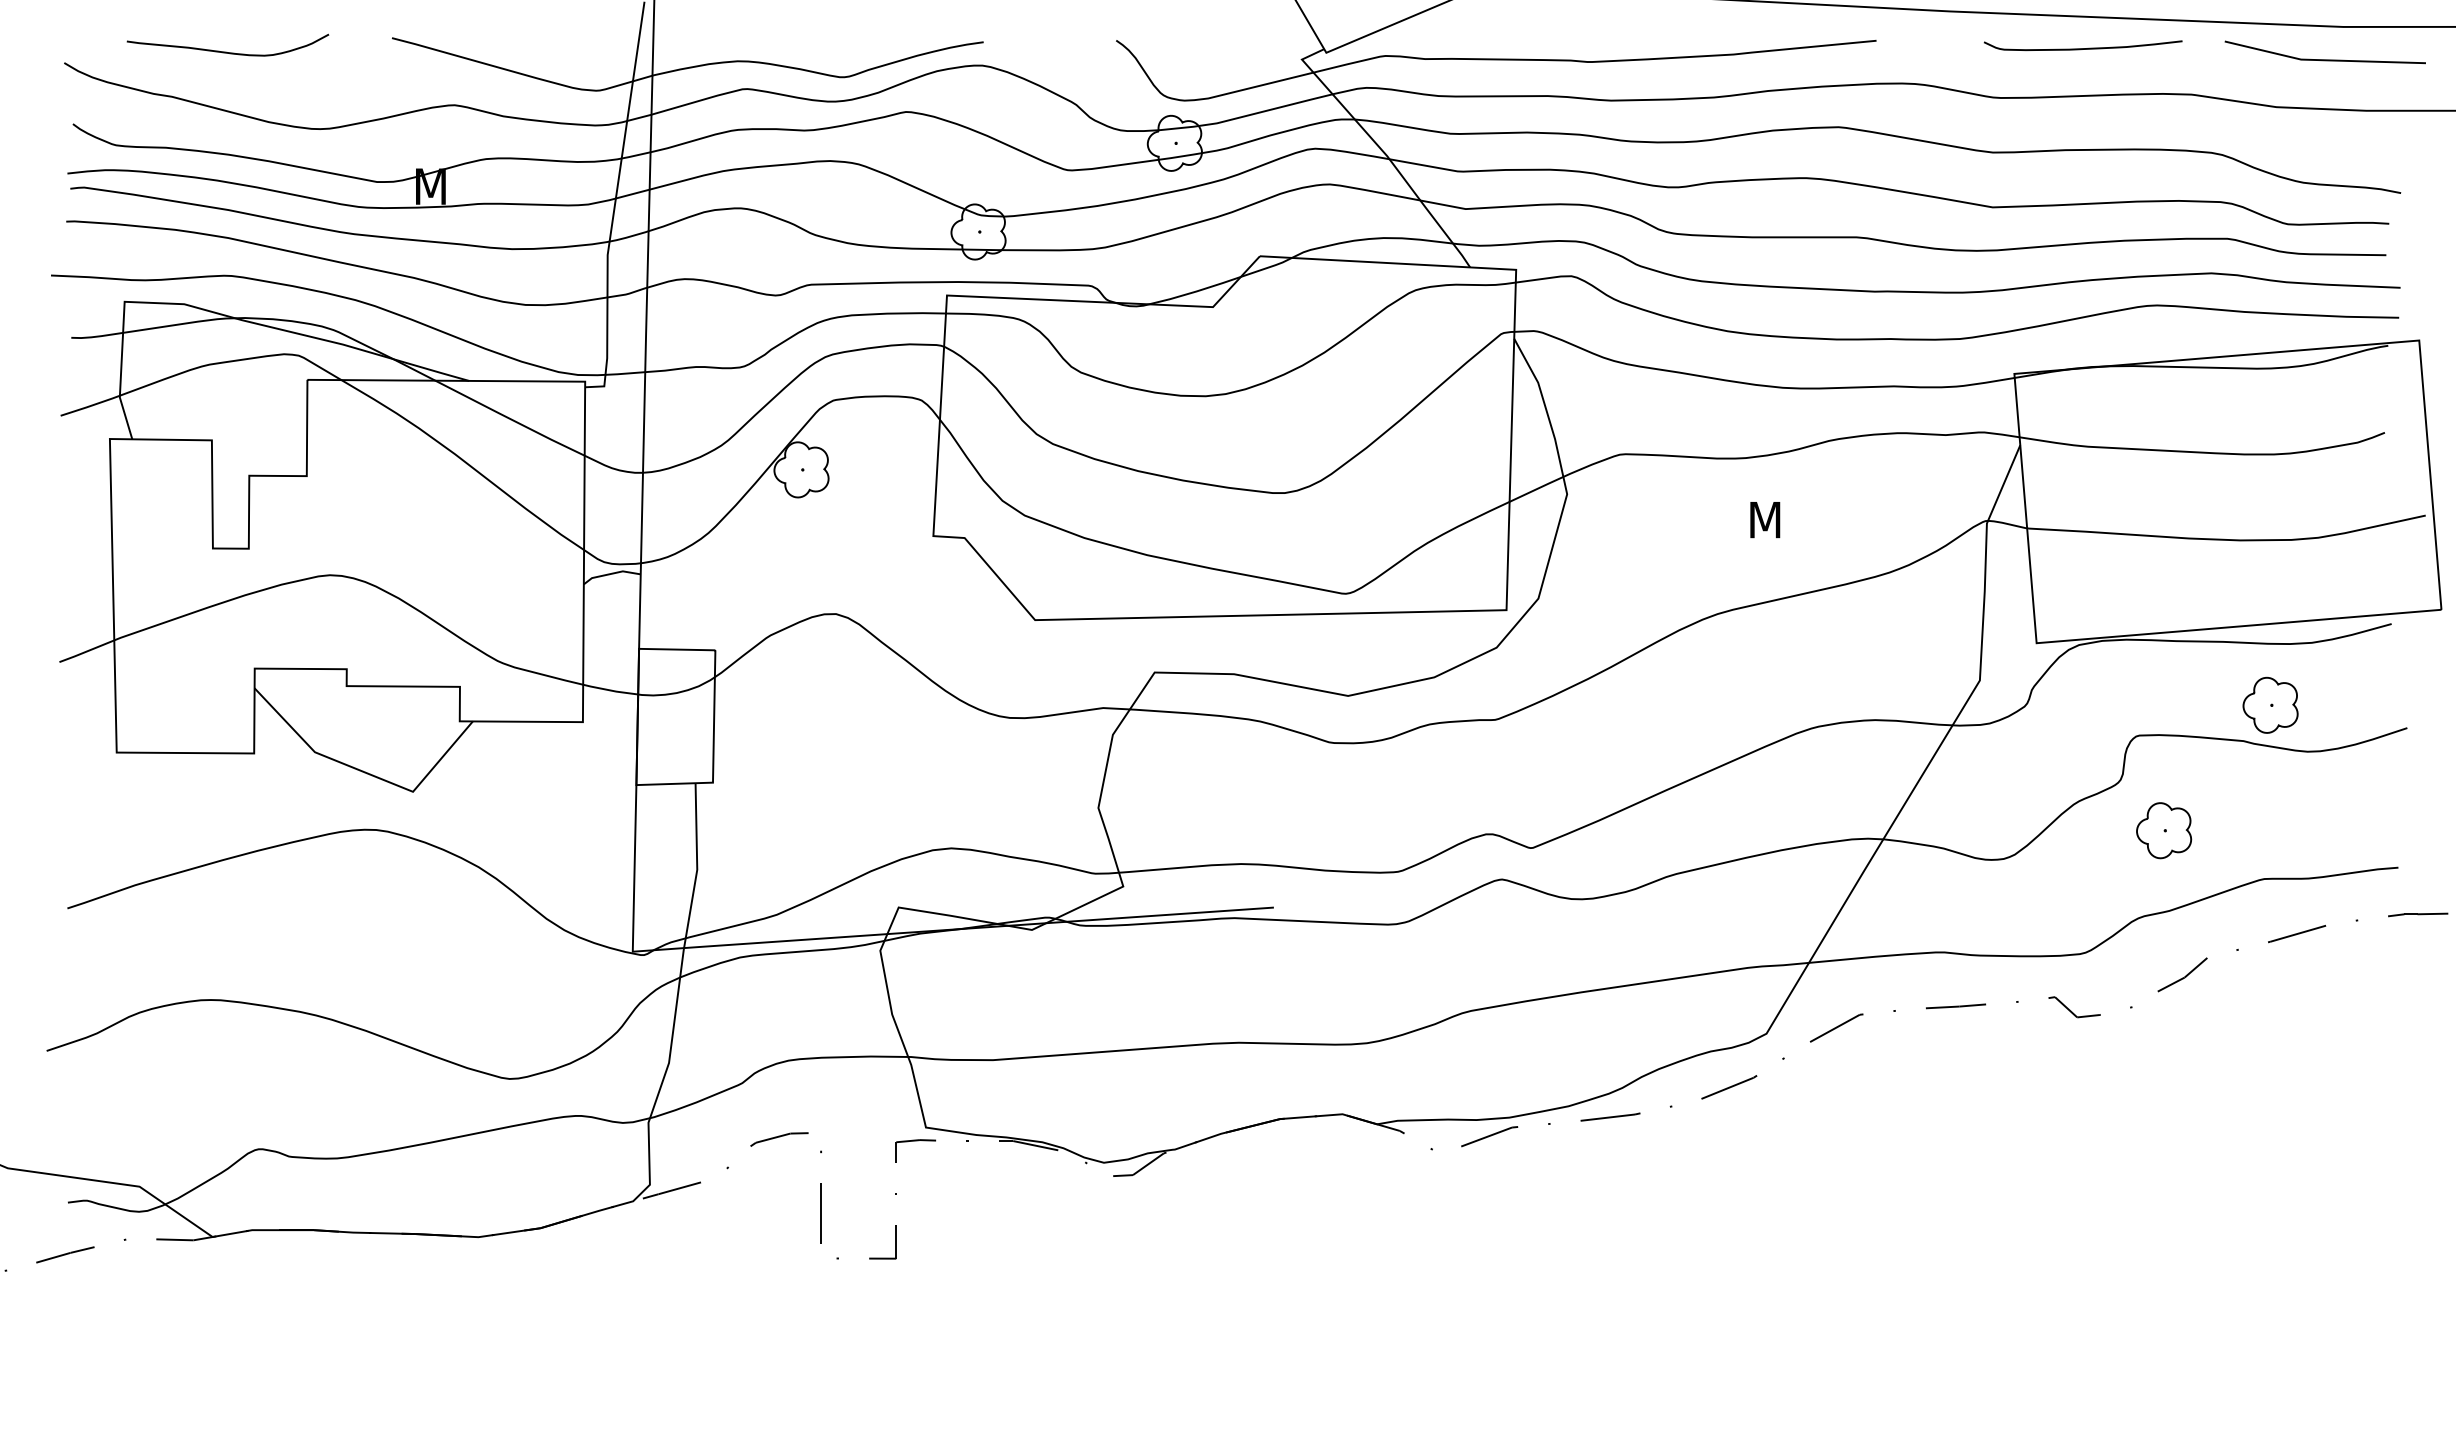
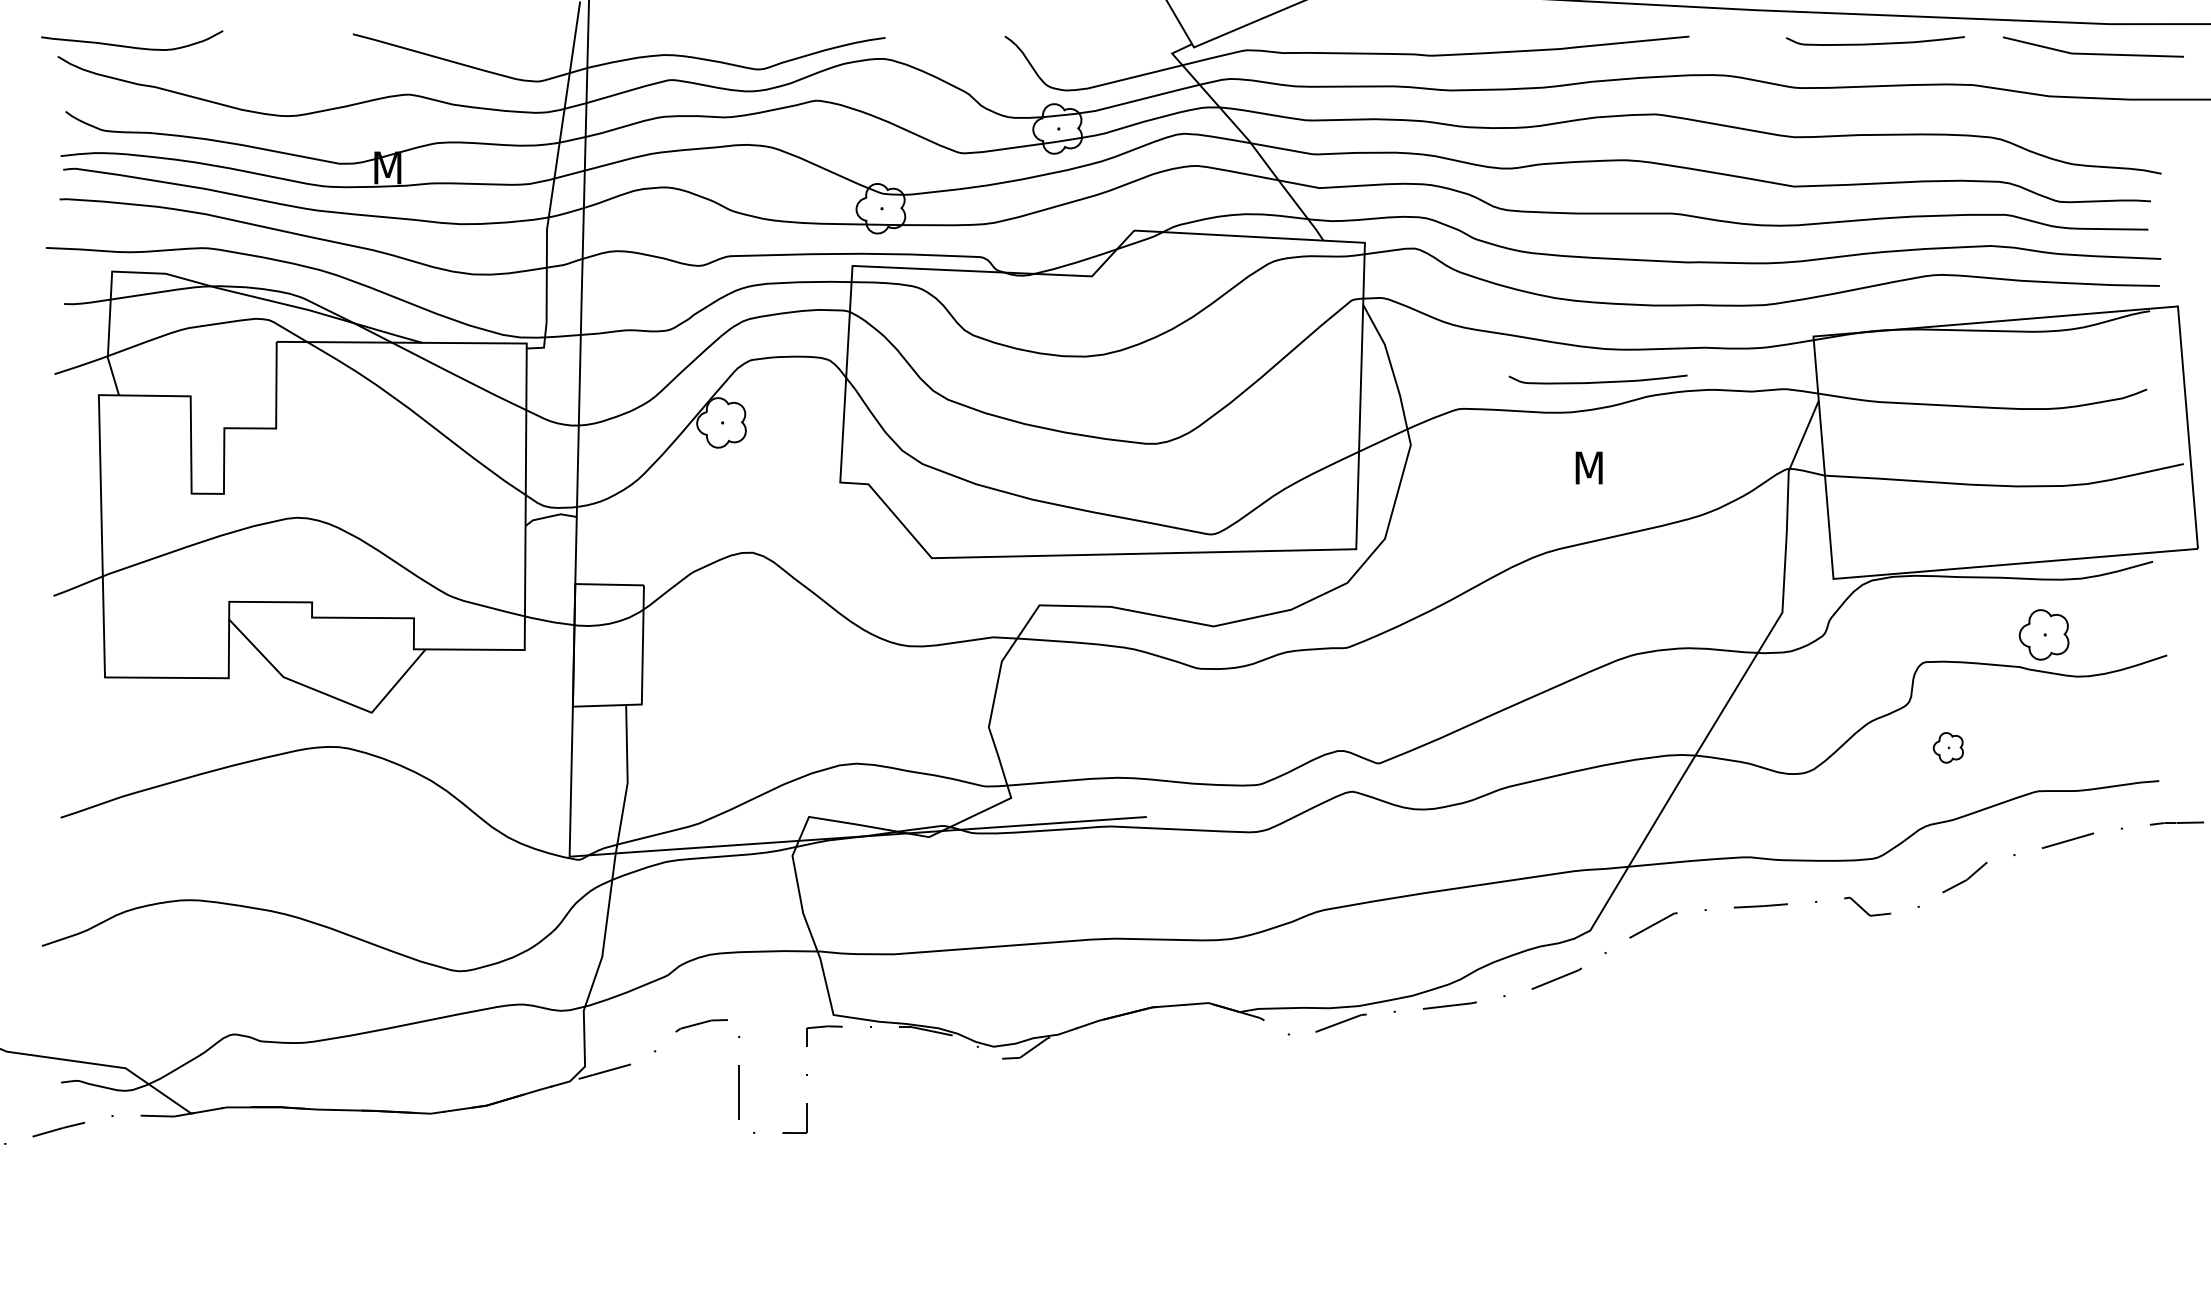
curve: (226, 51) -> (130, 46), moved
curve: (1774, 424) -> (1597, 382), added
part: (2164, 830) -> (1948, 747), size x0.6

